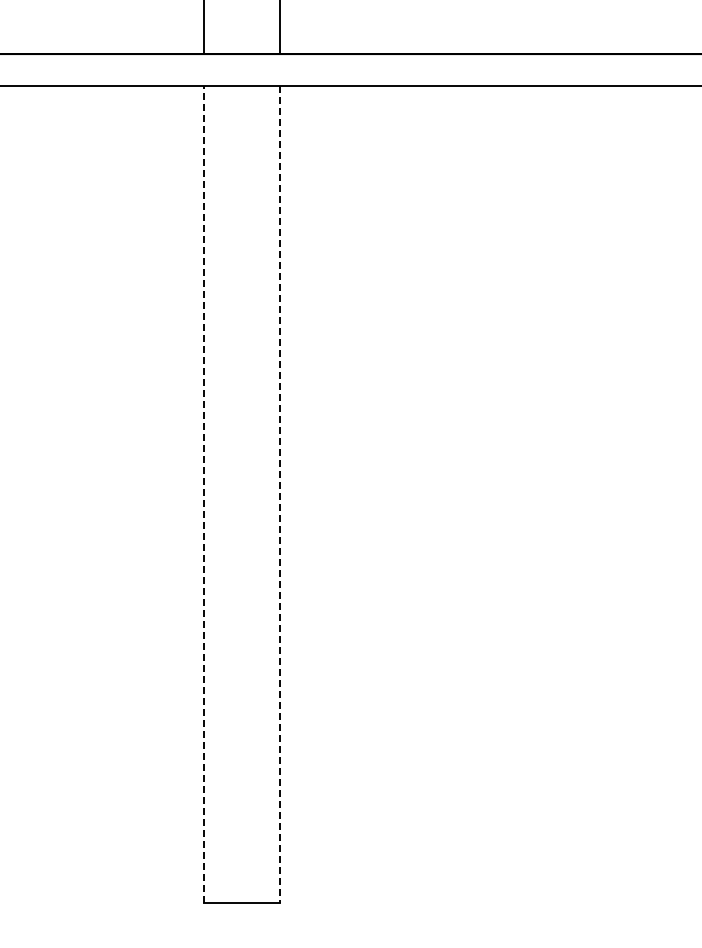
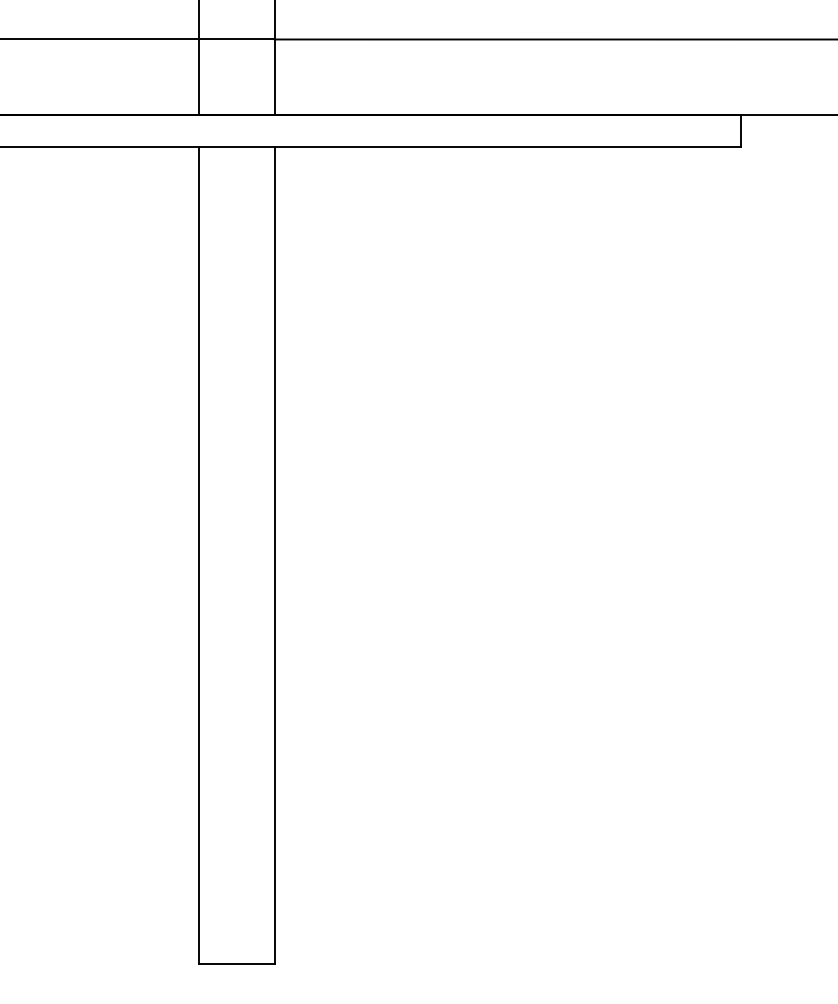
line: (204, 494) -> (199, 555), dashed -> solid
line: (279, 494) -> (274, 555), dashed -> solid

